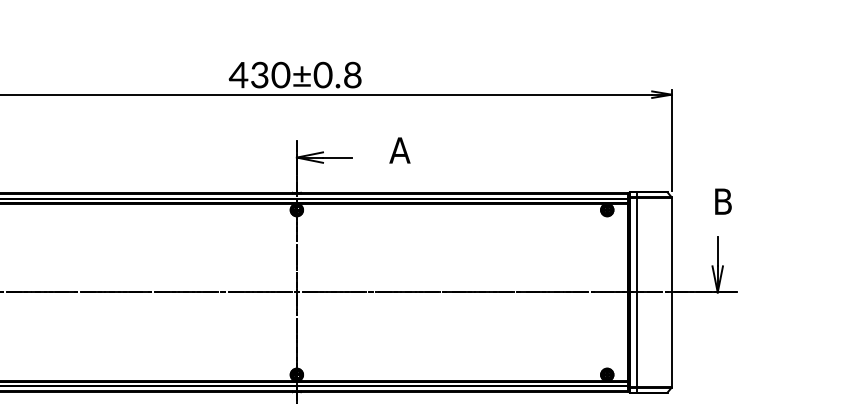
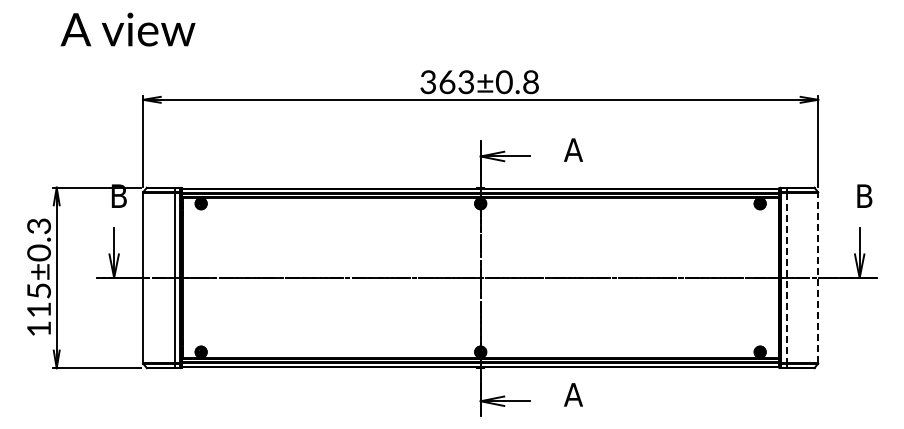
text: (258, 75) -> (446, 82), 430±0.8 -> 363±0.8
line: (672, 291) -> (818, 277), solid -> dashed
line: (636, 293) -> (786, 278), solid -> dashed

